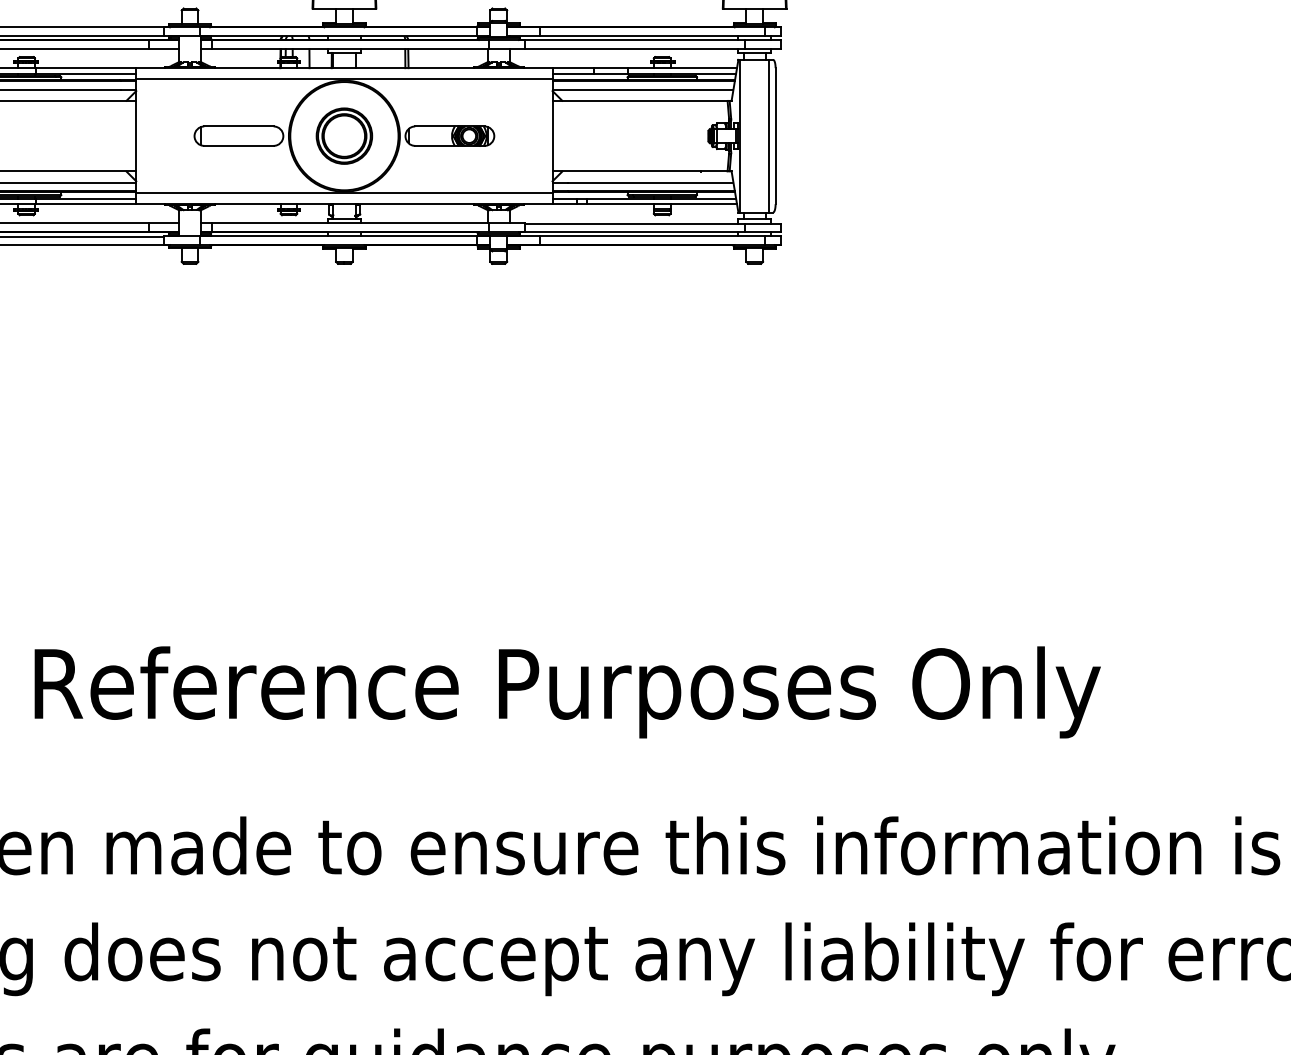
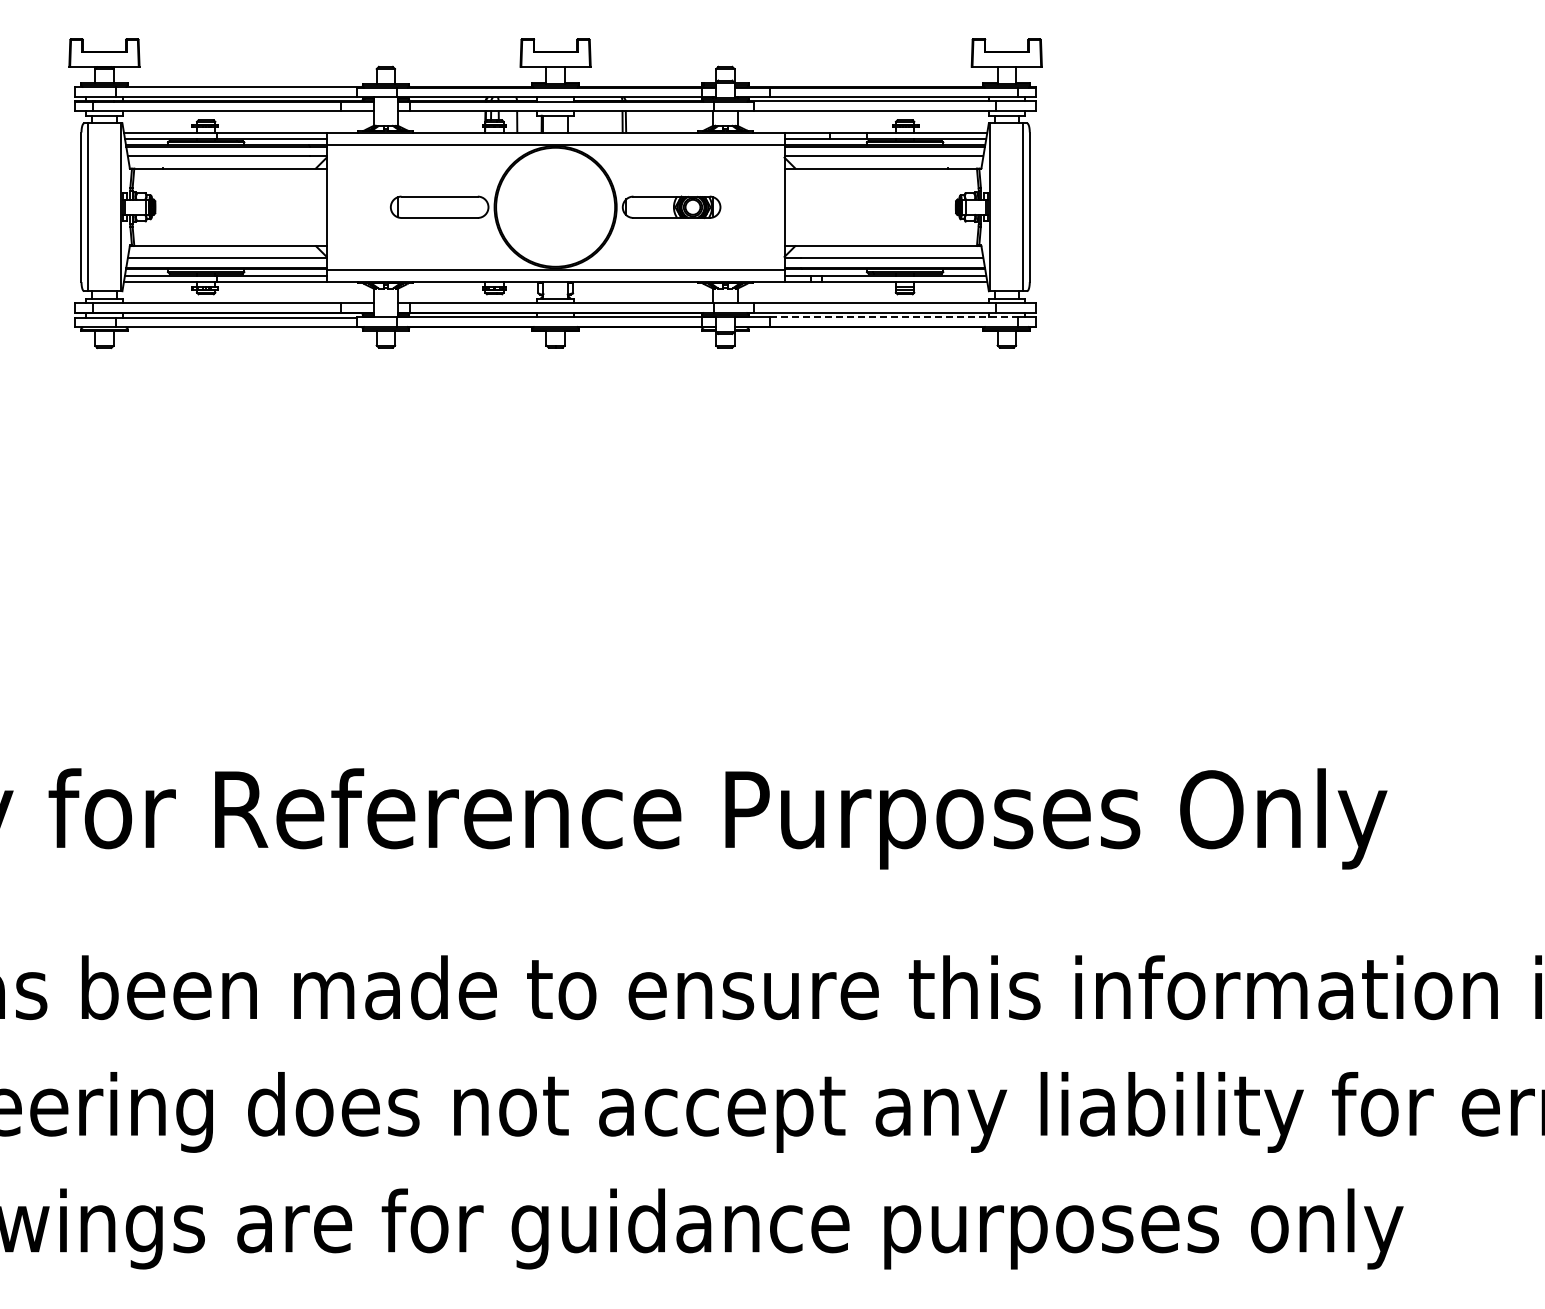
part: (344, 135) -> (555, 206), removed
line: (652, 236) -> (894, 317), solid -> dashed

